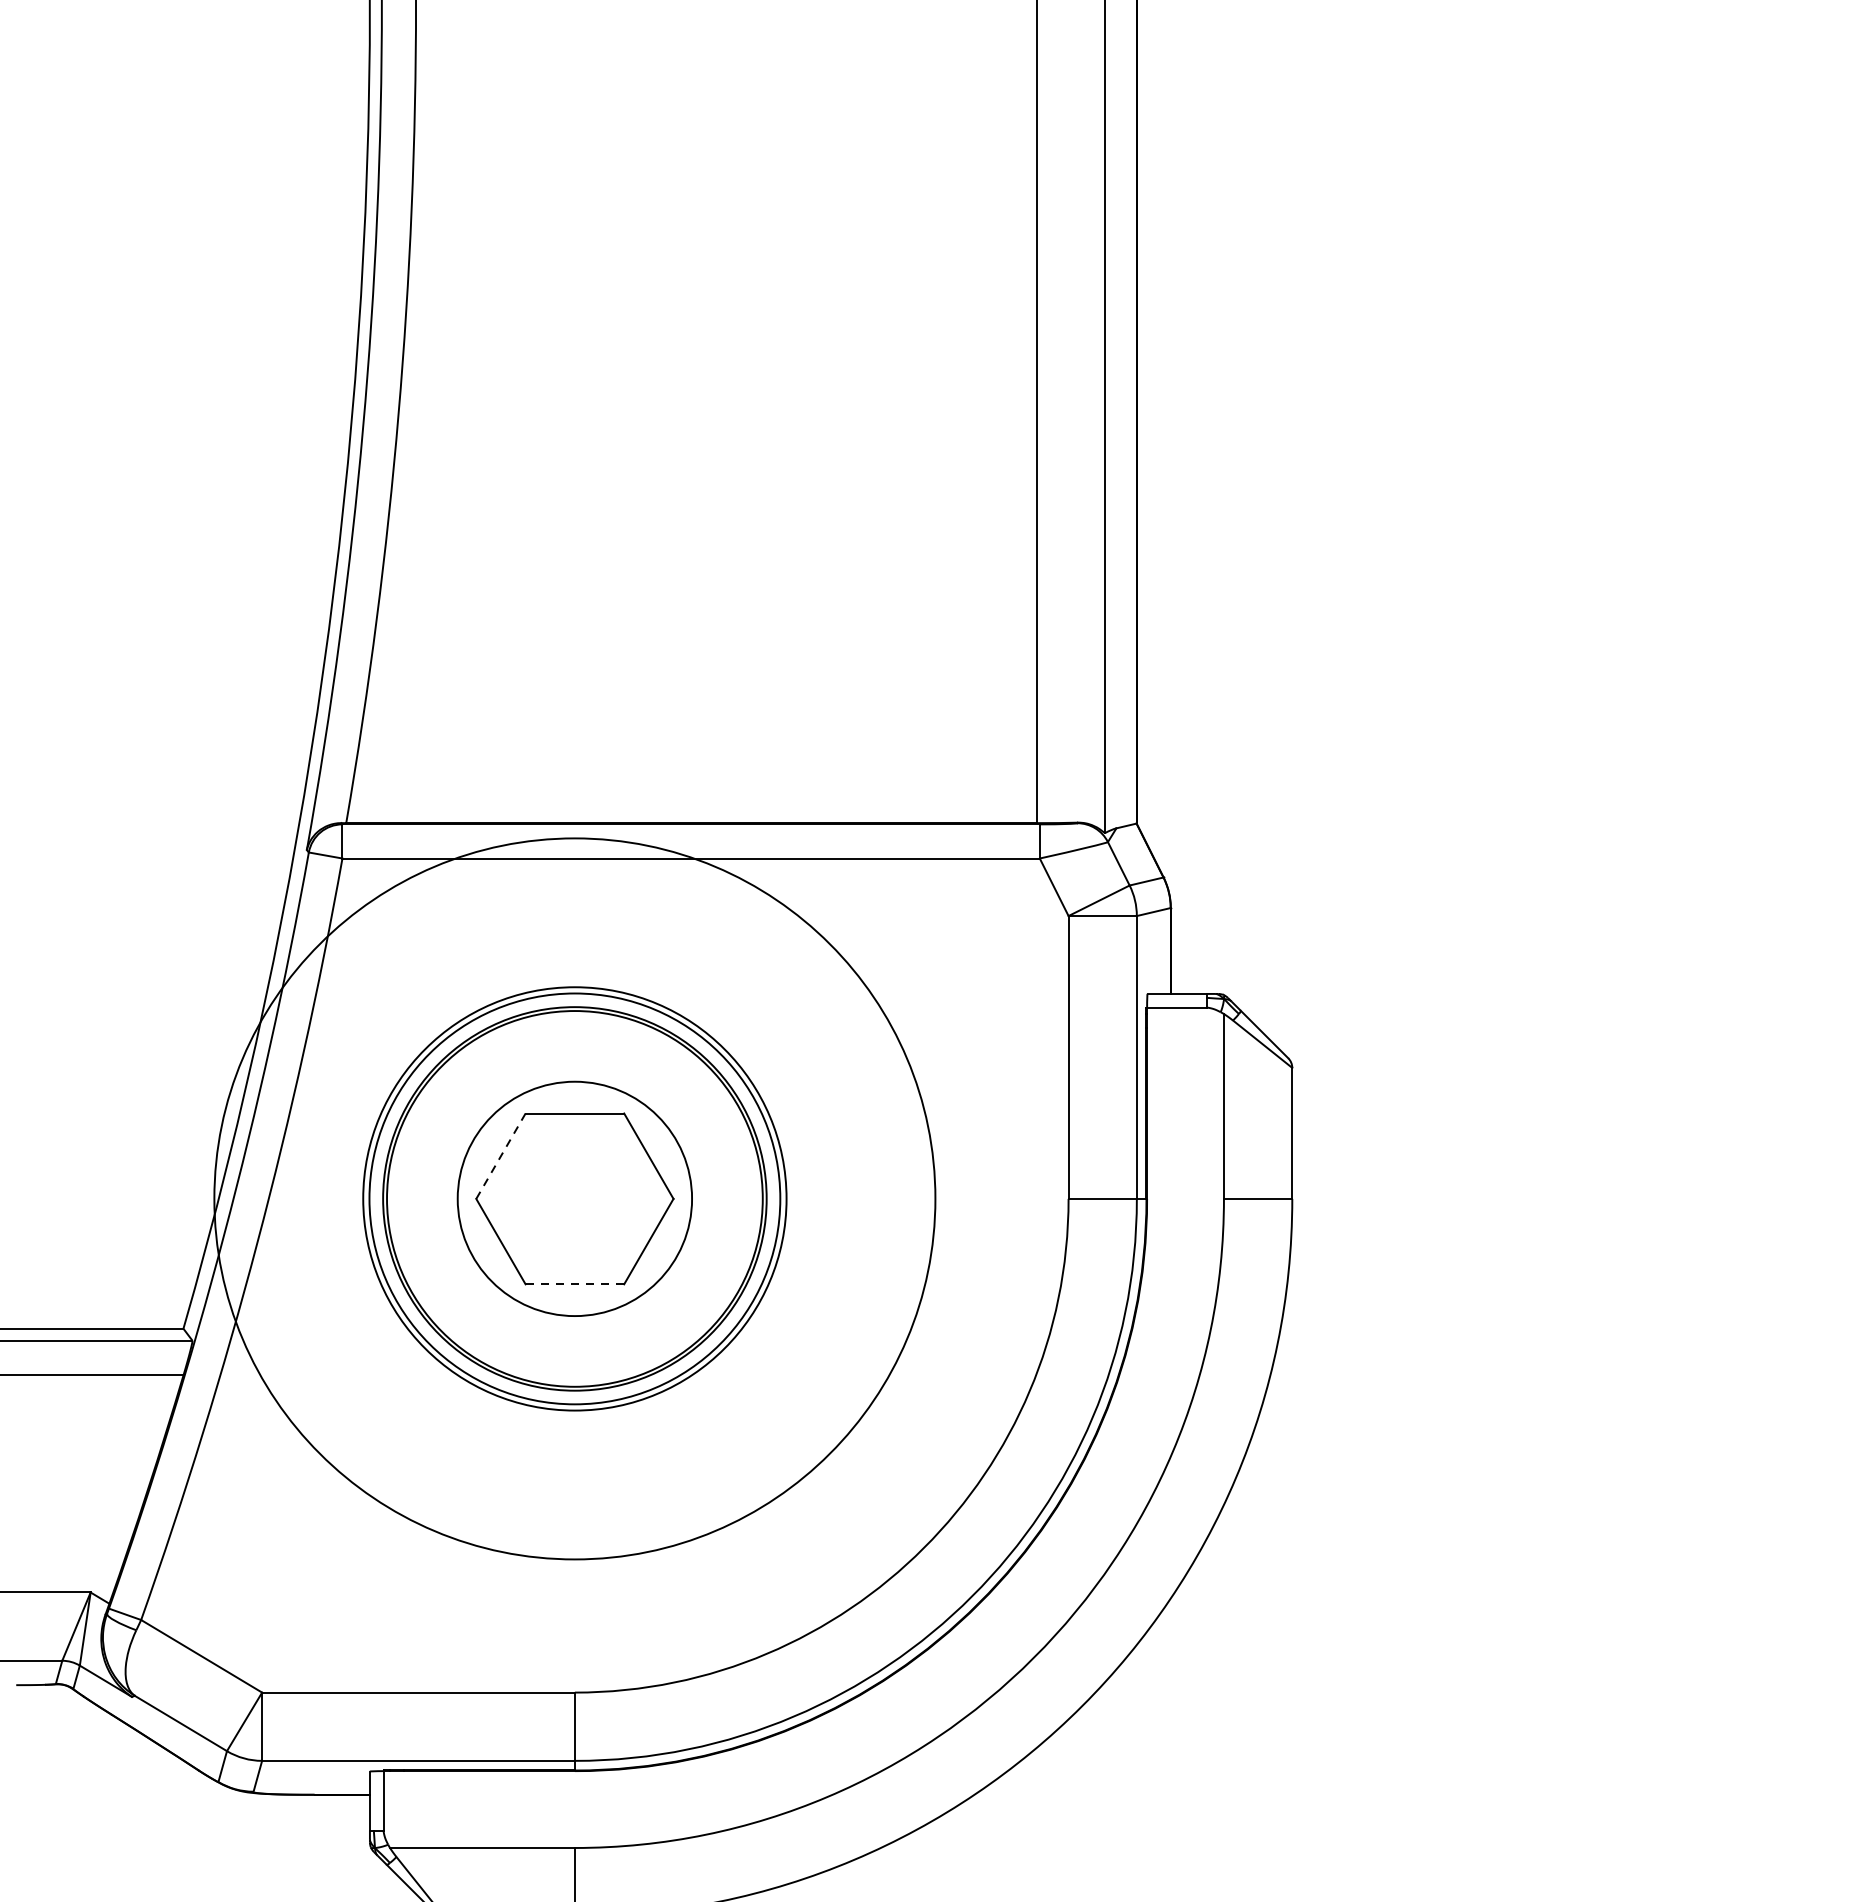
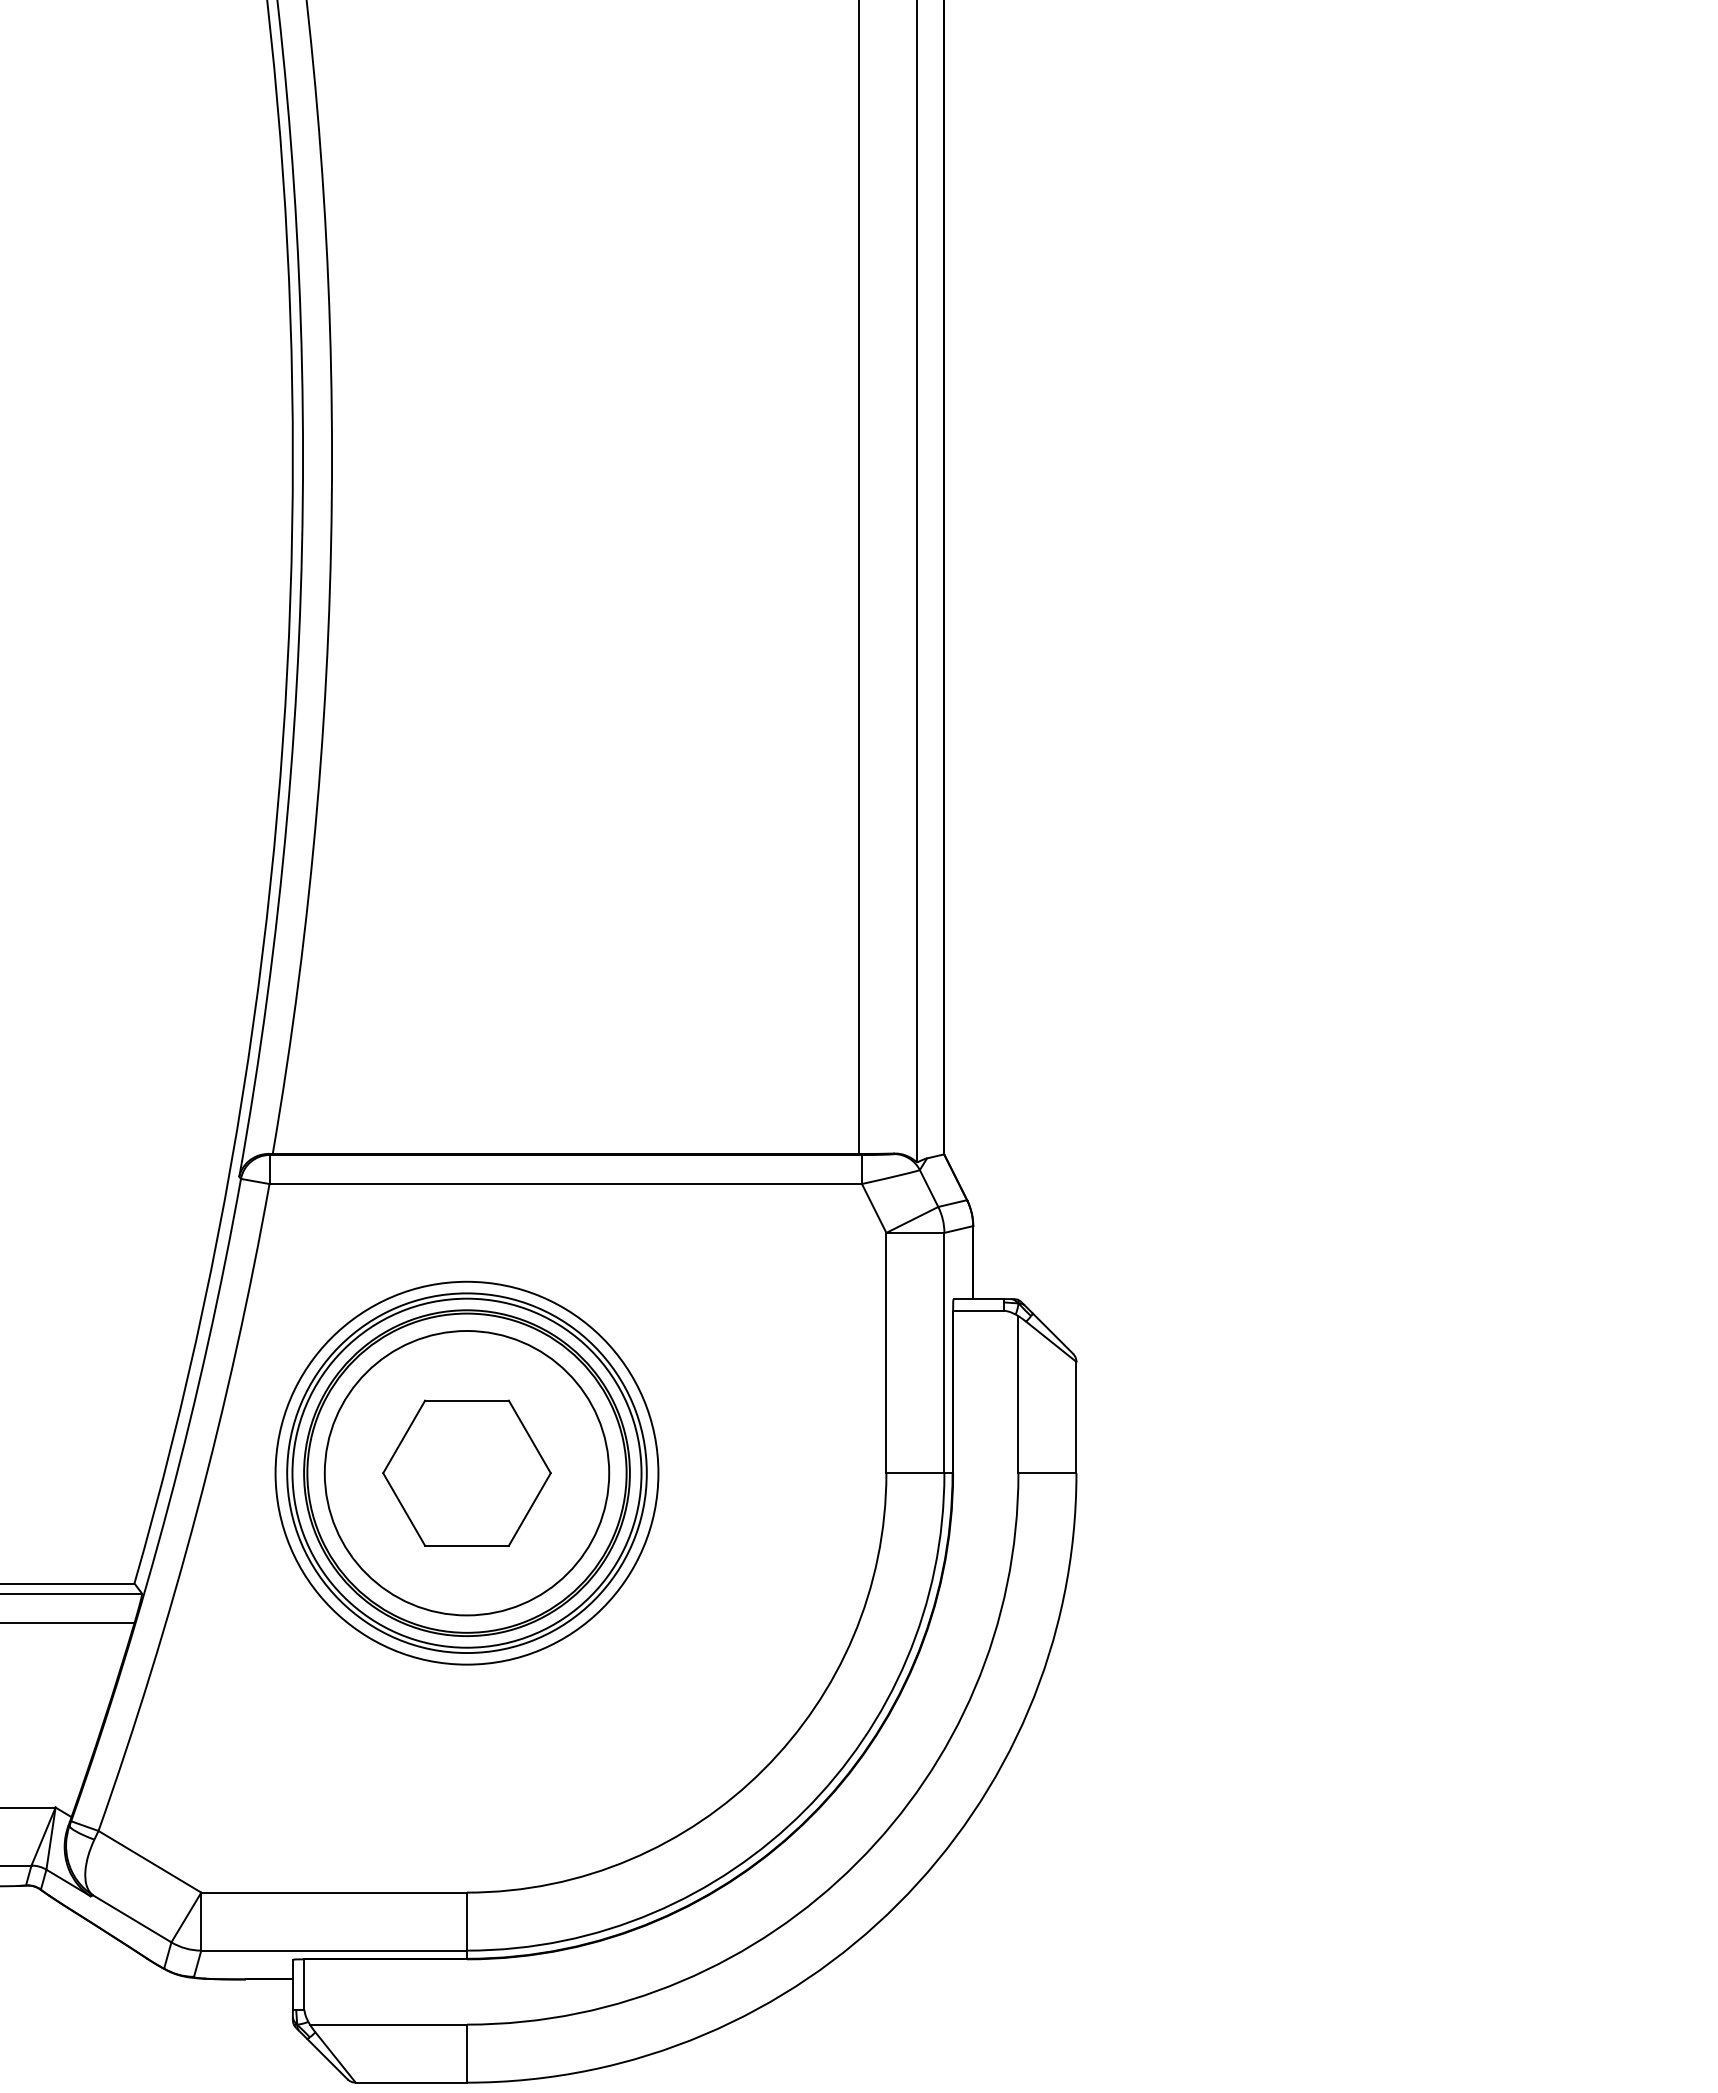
line: (501, 1155) -> (404, 1436), dashed -> solid
circle: (574, 1198) -> (466, 1472), size x0.62
circle: (574, 1199) -> (466, 1473), size x1.43
line: (575, 1284) -> (467, 1545), dashed -> solid

